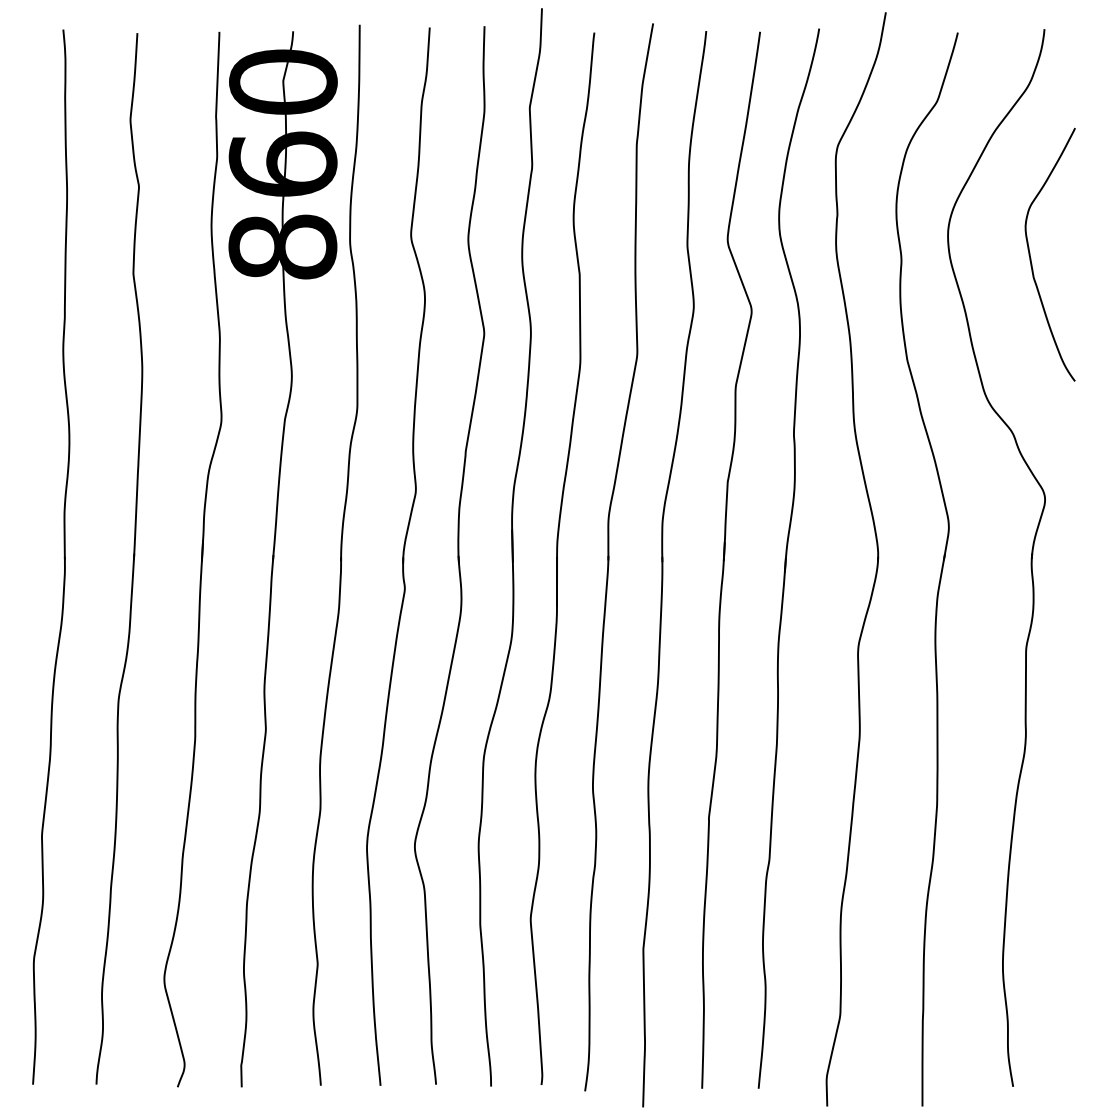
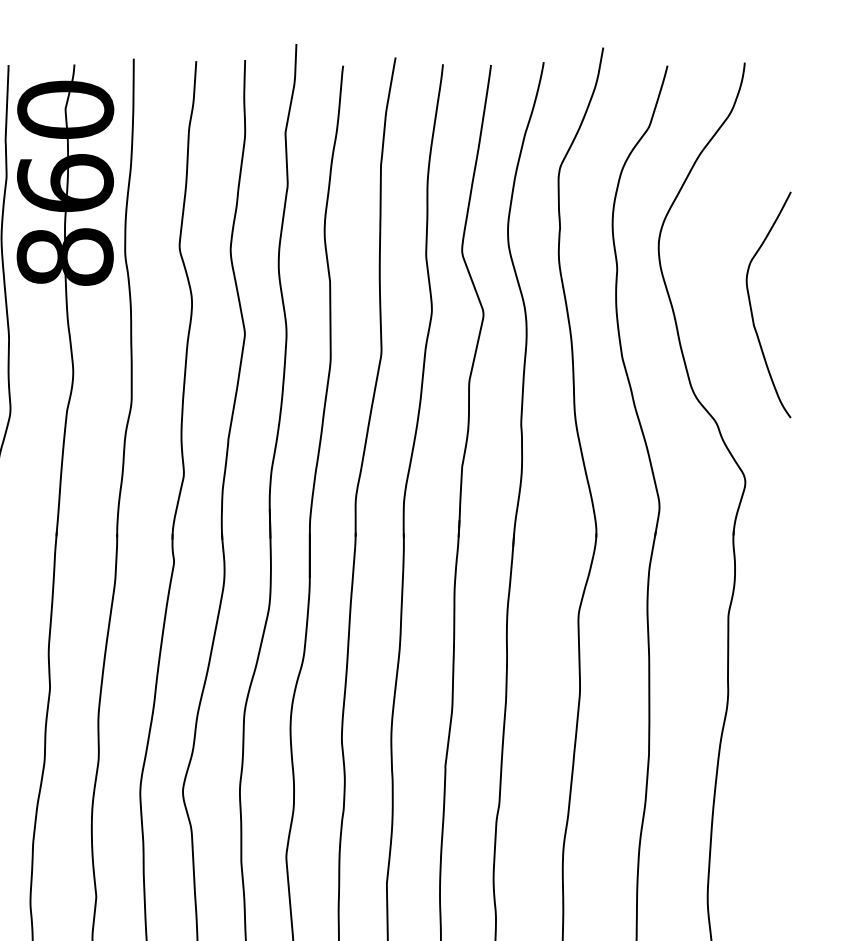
curve: (1031, 258) -> (751, 308), moved

